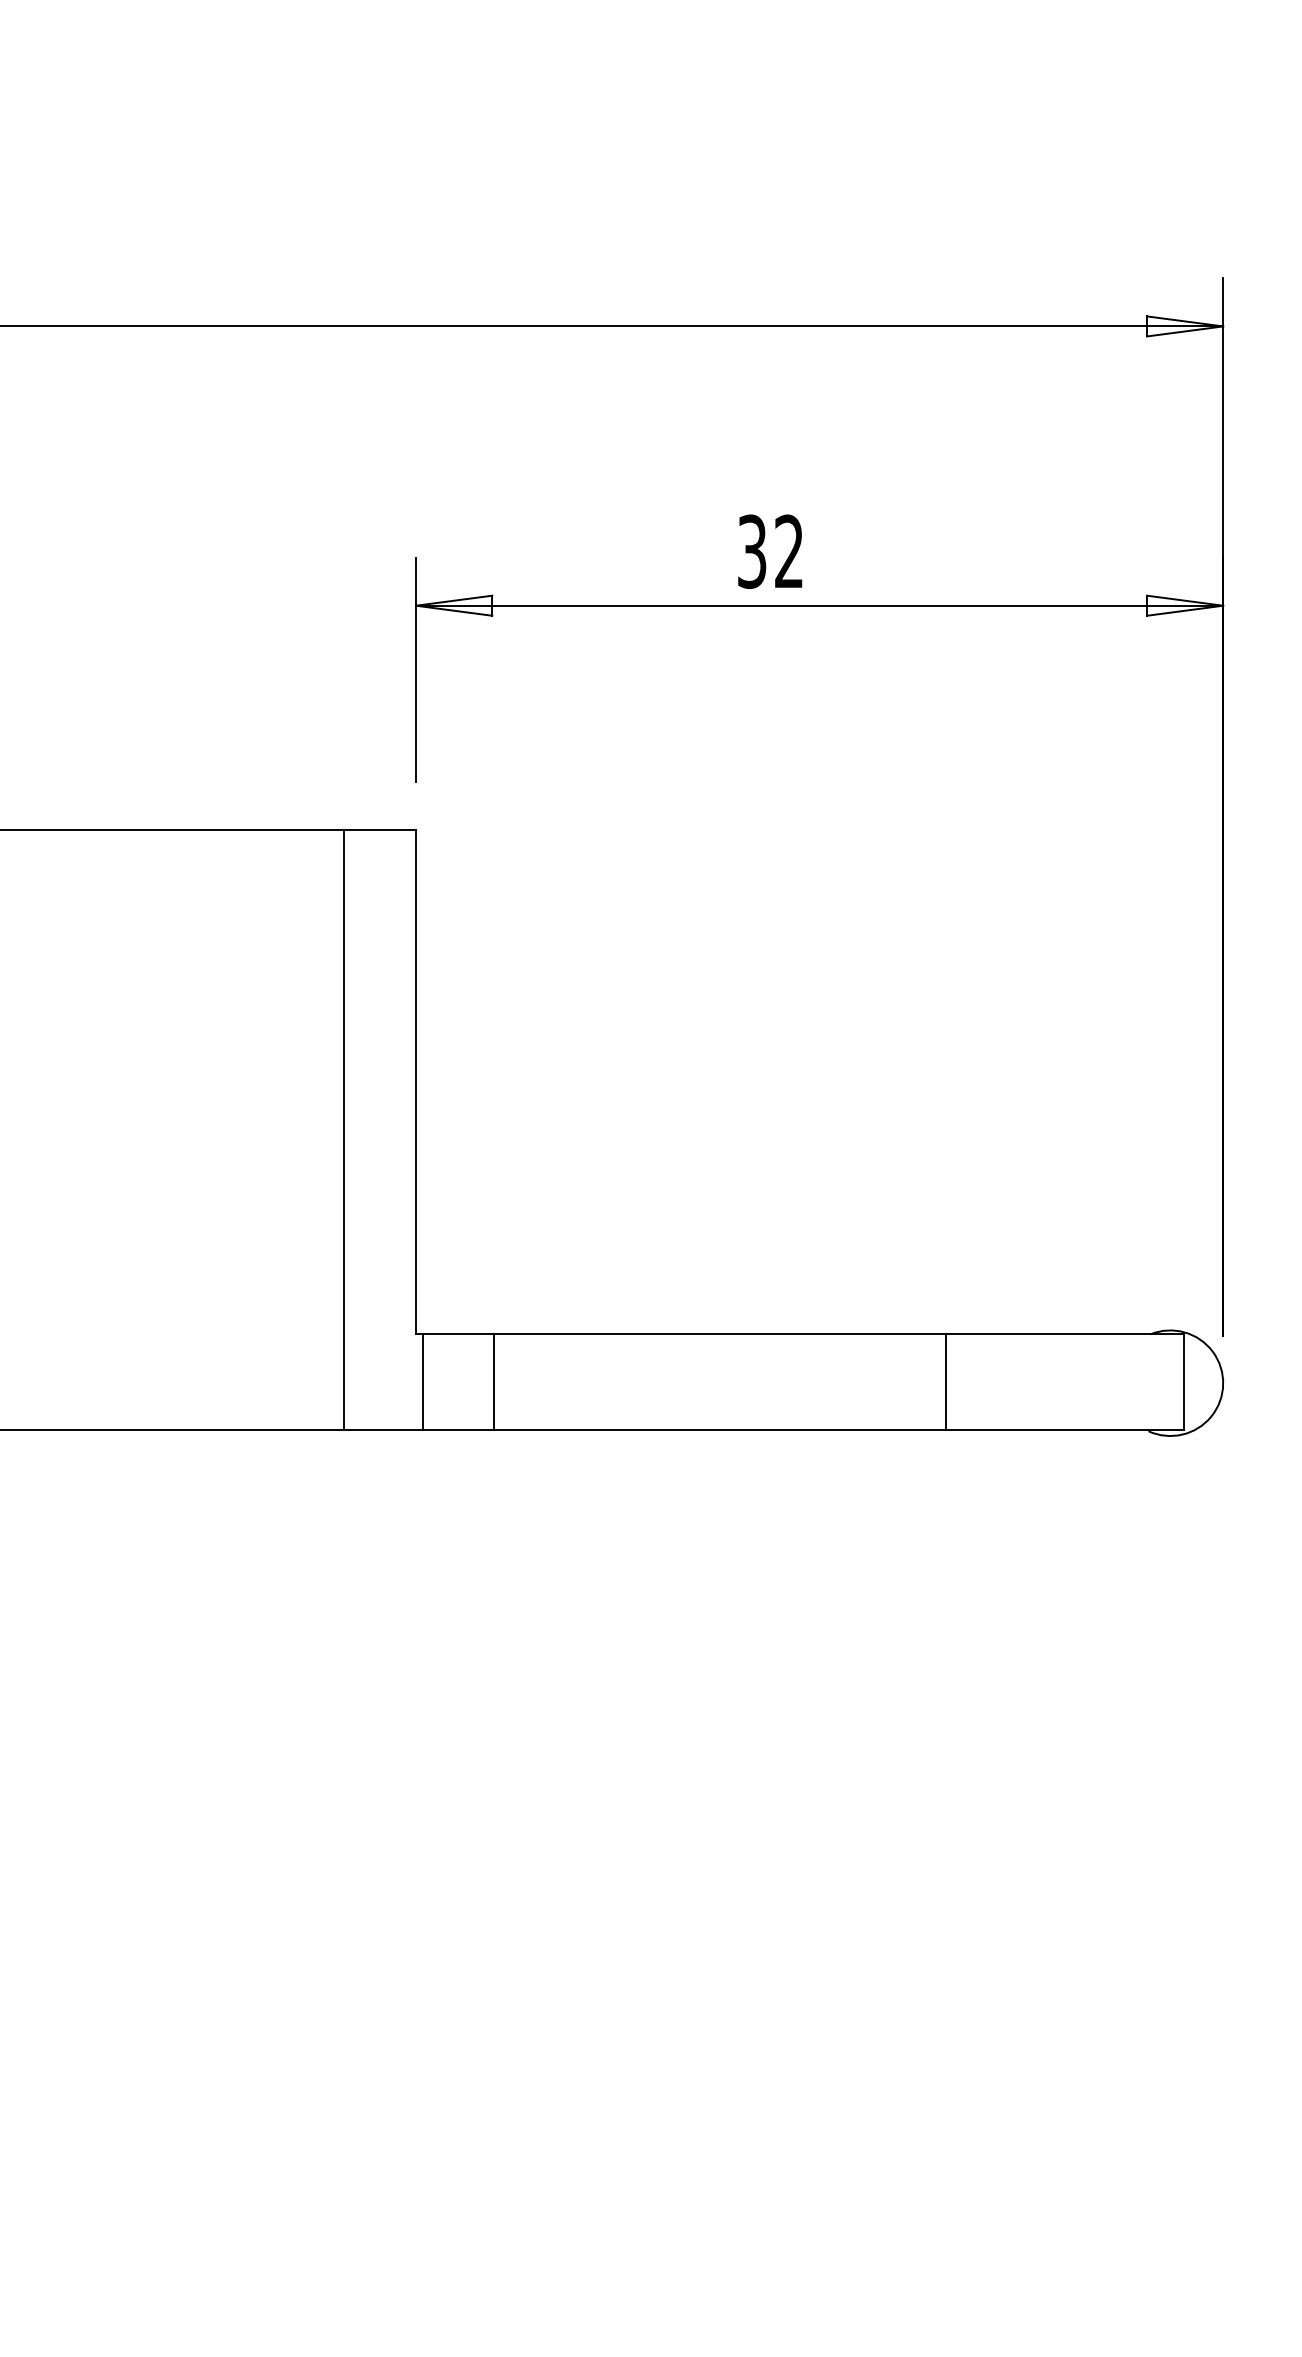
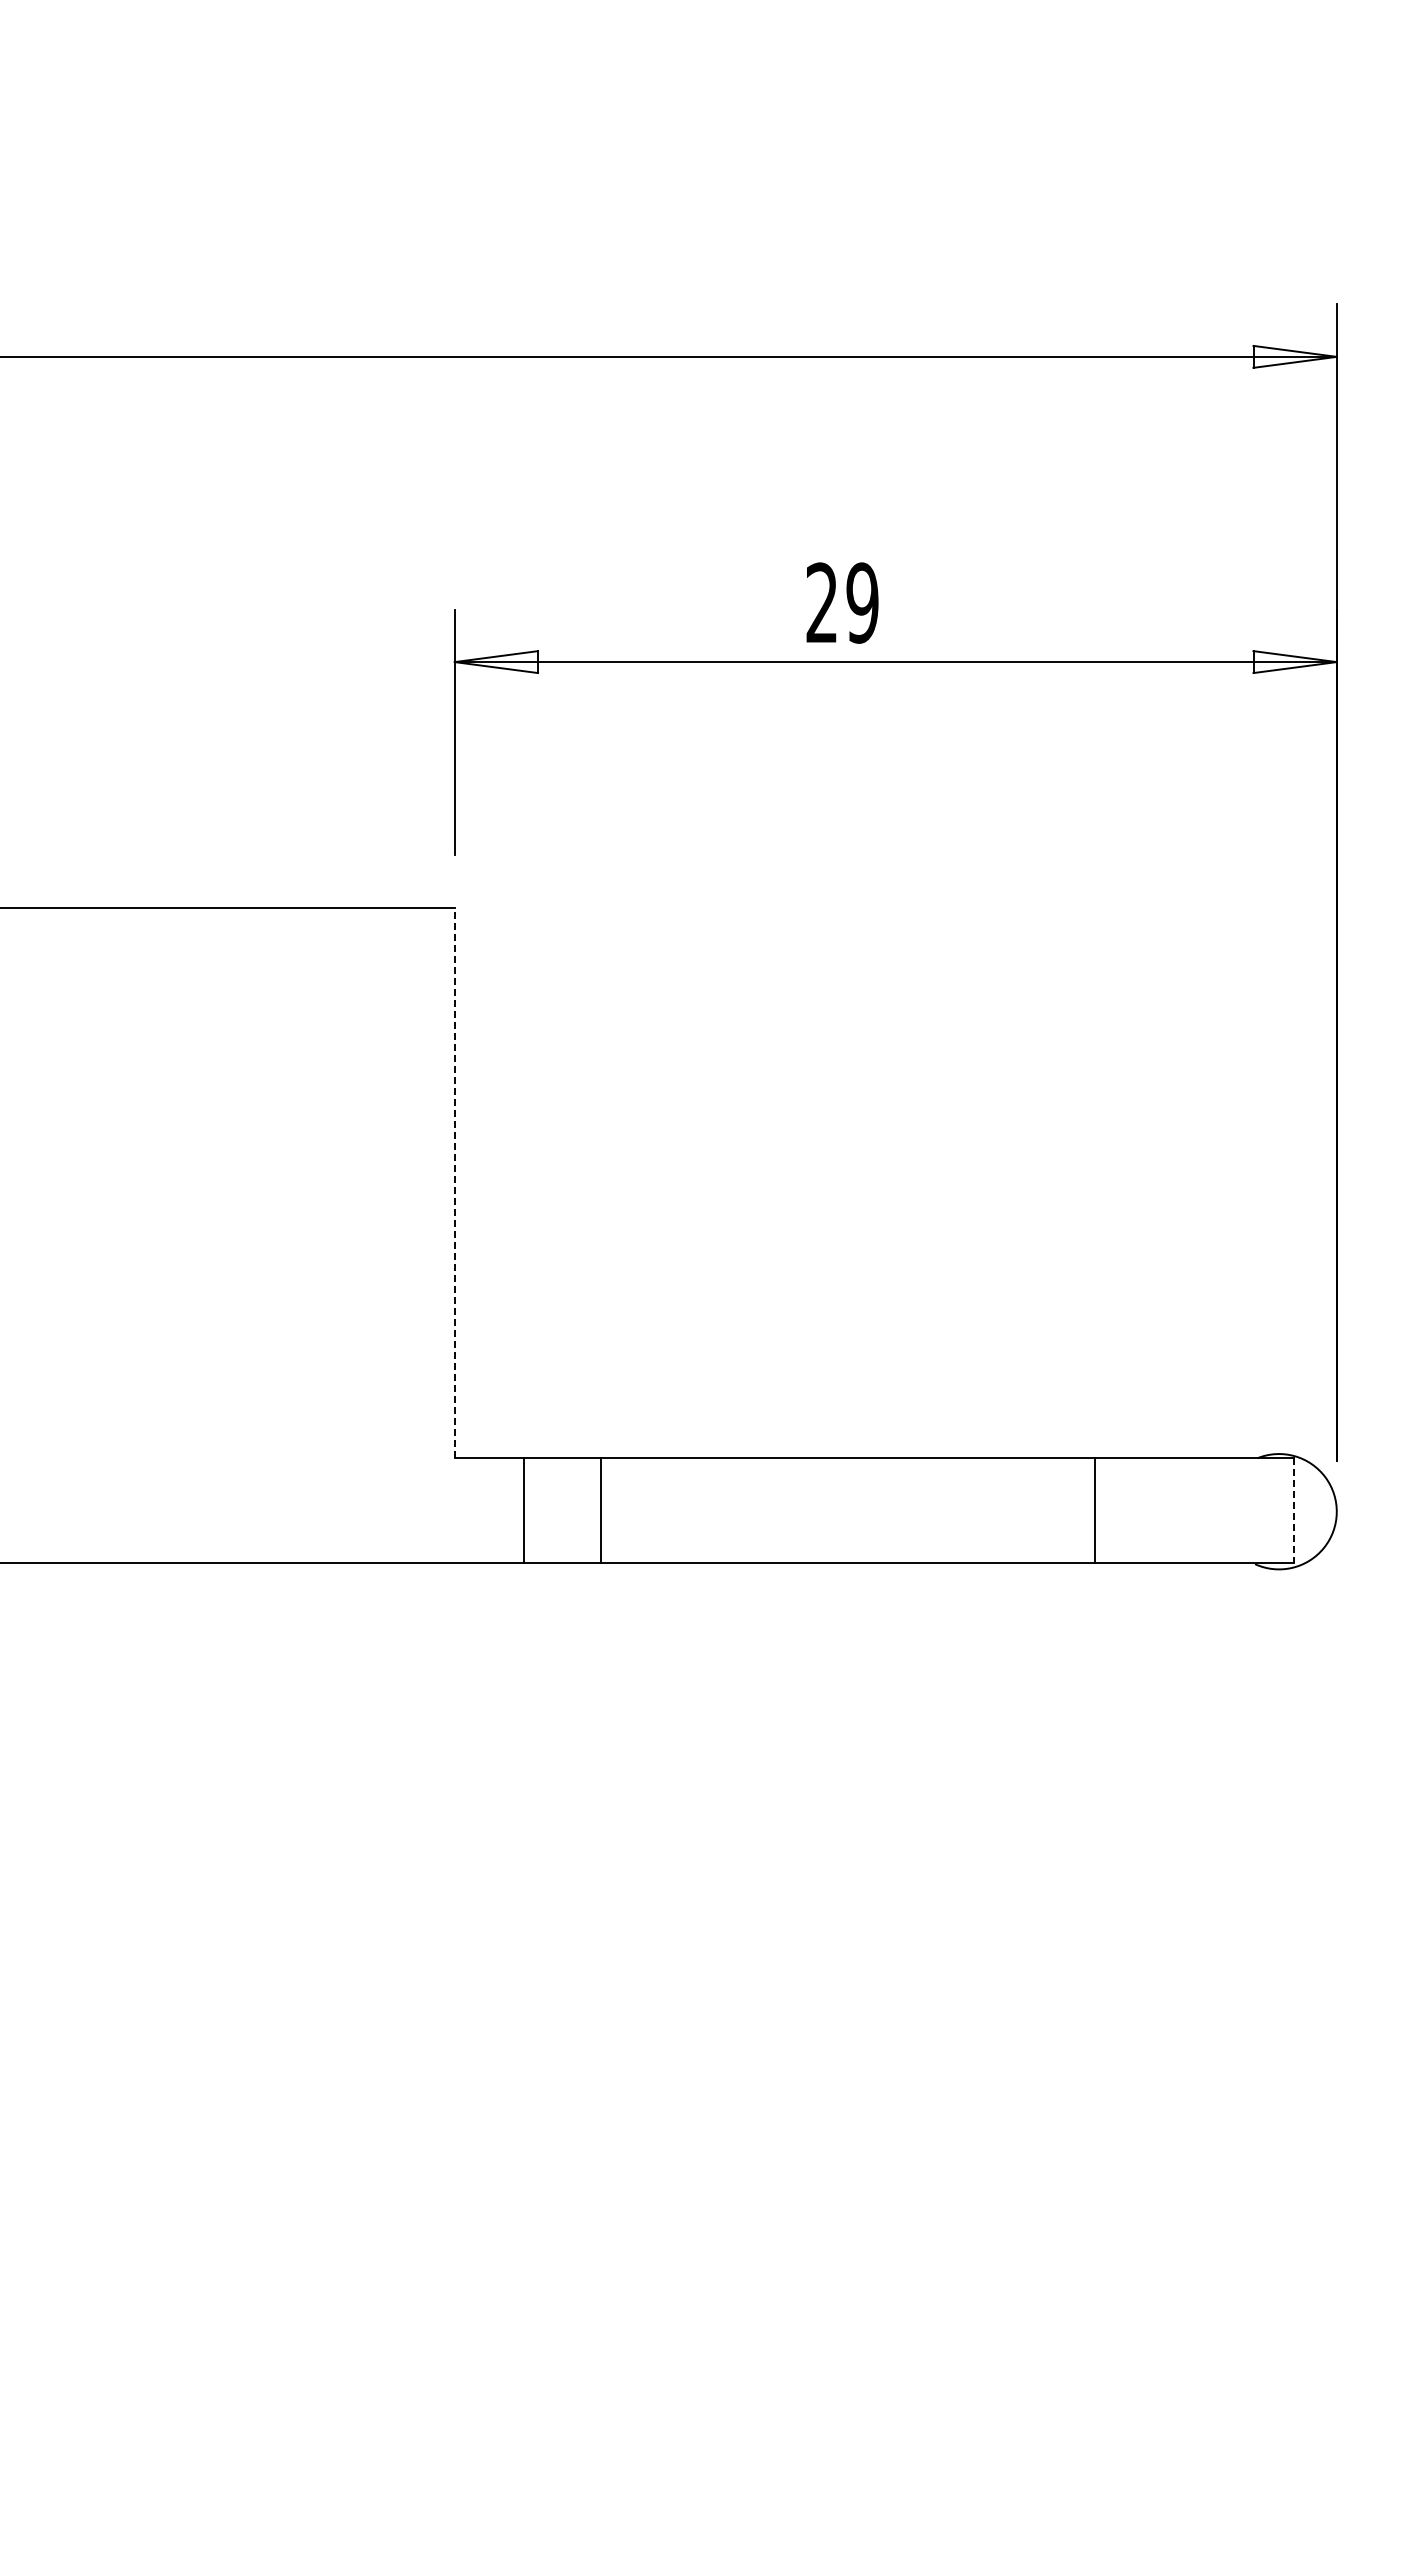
text: (770, 551) -> (842, 602), 32 -> 29
line: (415, 1081) -> (454, 1182), solid -> dashed
line: (344, 1130) -> (376, 1235), removed
line: (423, 1382) -> (524, 1510), moved
line: (493, 1382) -> (601, 1510), moved
line: (946, 1382) -> (1095, 1510), moved
line: (1183, 1383) -> (1293, 1511), solid -> dashed

